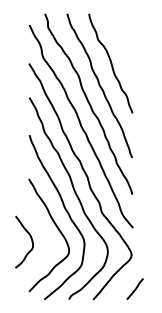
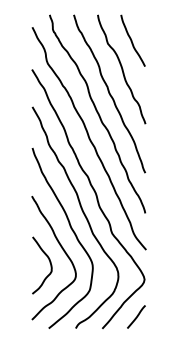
curve: (120, 37) -> (132, 40), added
curve: (30, 238) -> (48, 261), moved
line: (135, 288) -> (136, 316), moved

